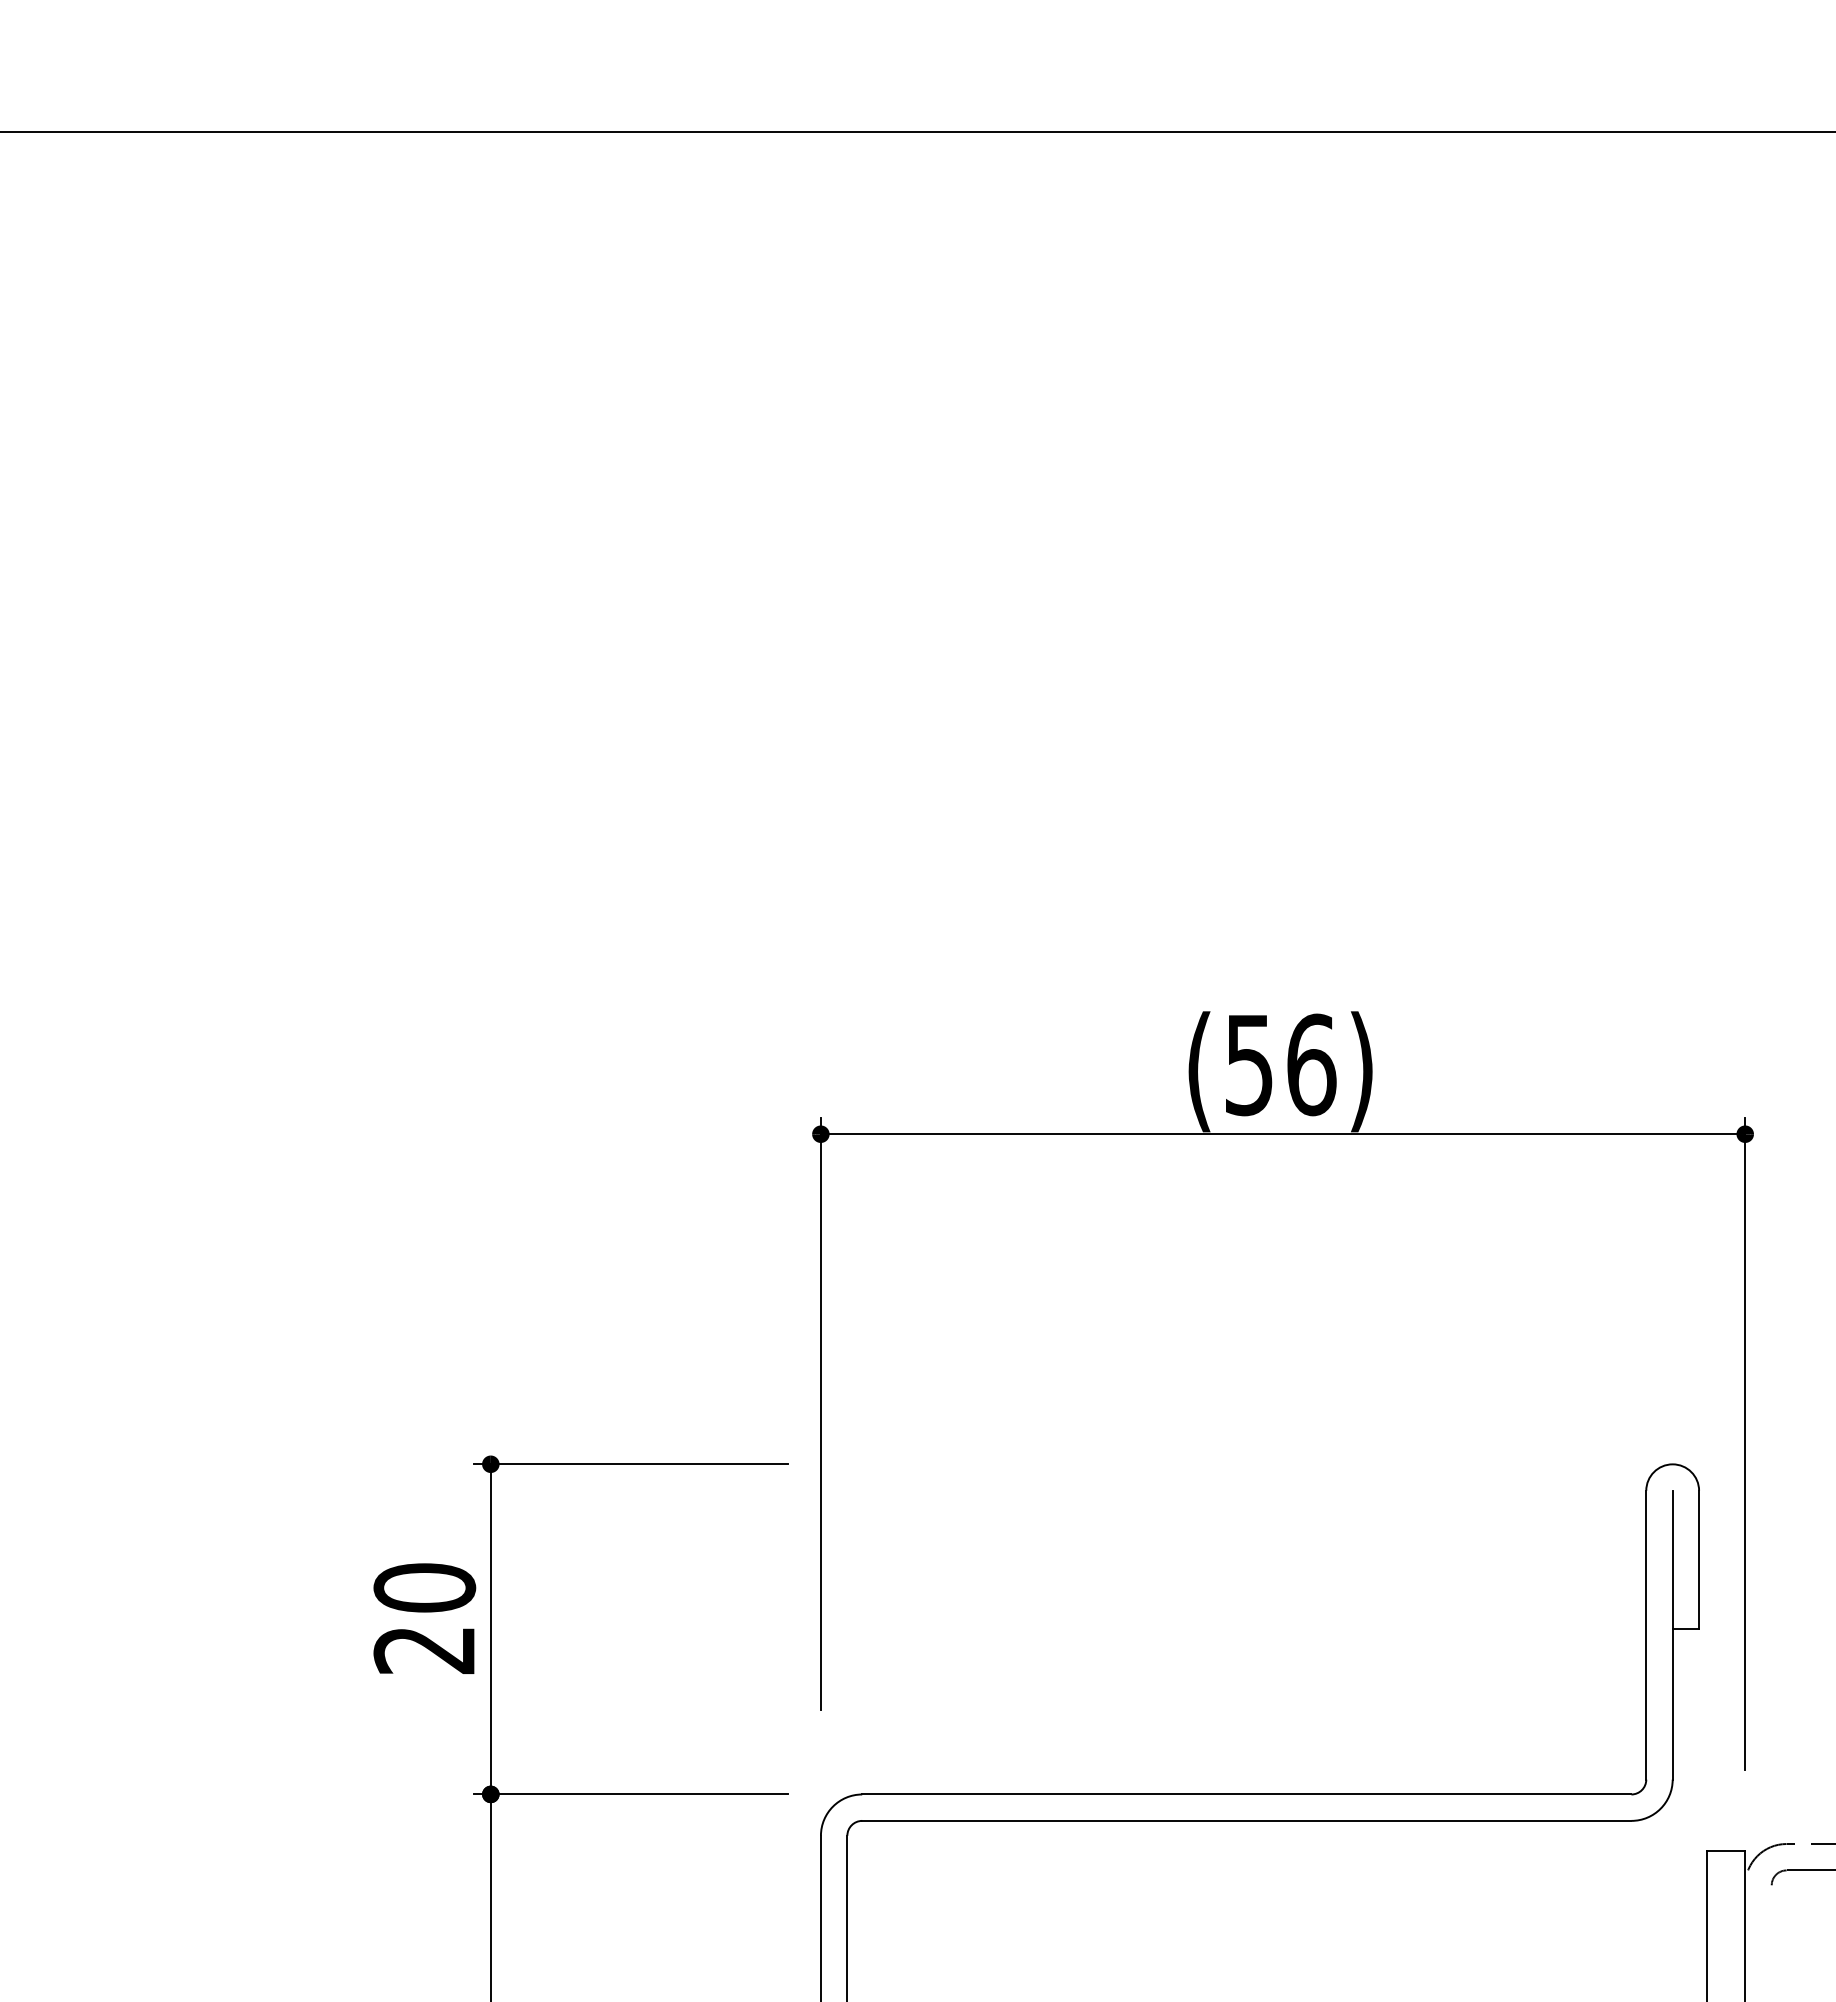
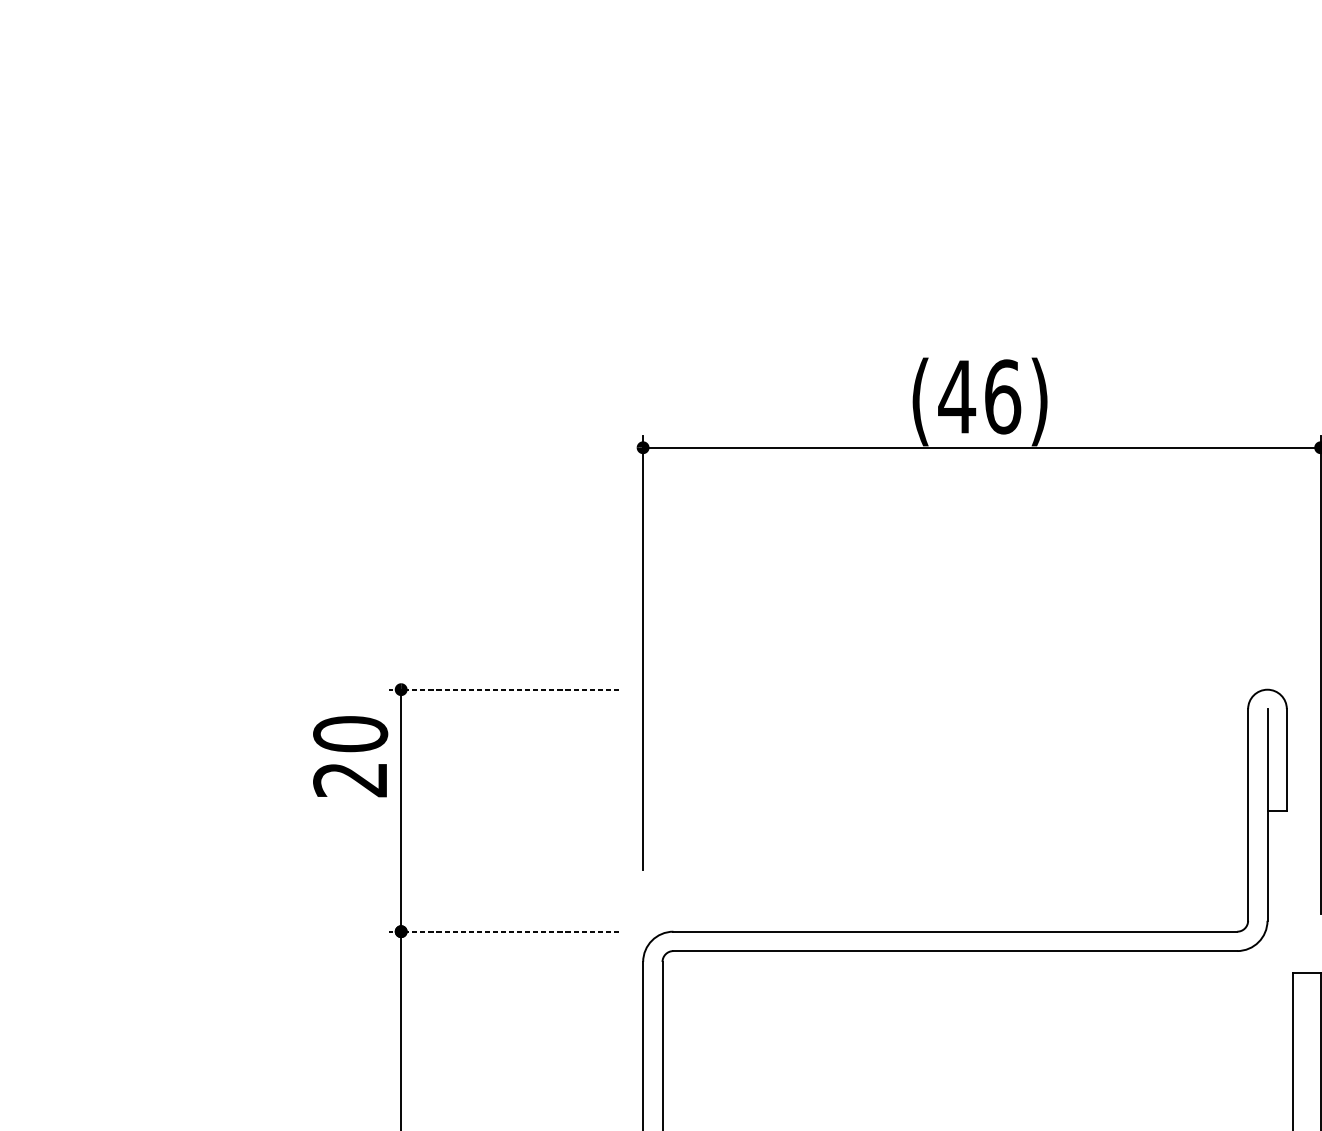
text: (1249, 1065) -> (957, 397), (56) -> (46)
line: (631, 1464) -> (504, 689), solid -> dashed
text: (424, 1618) -> (350, 756), moved
line: (631, 1794) -> (504, 931), solid -> dashed

